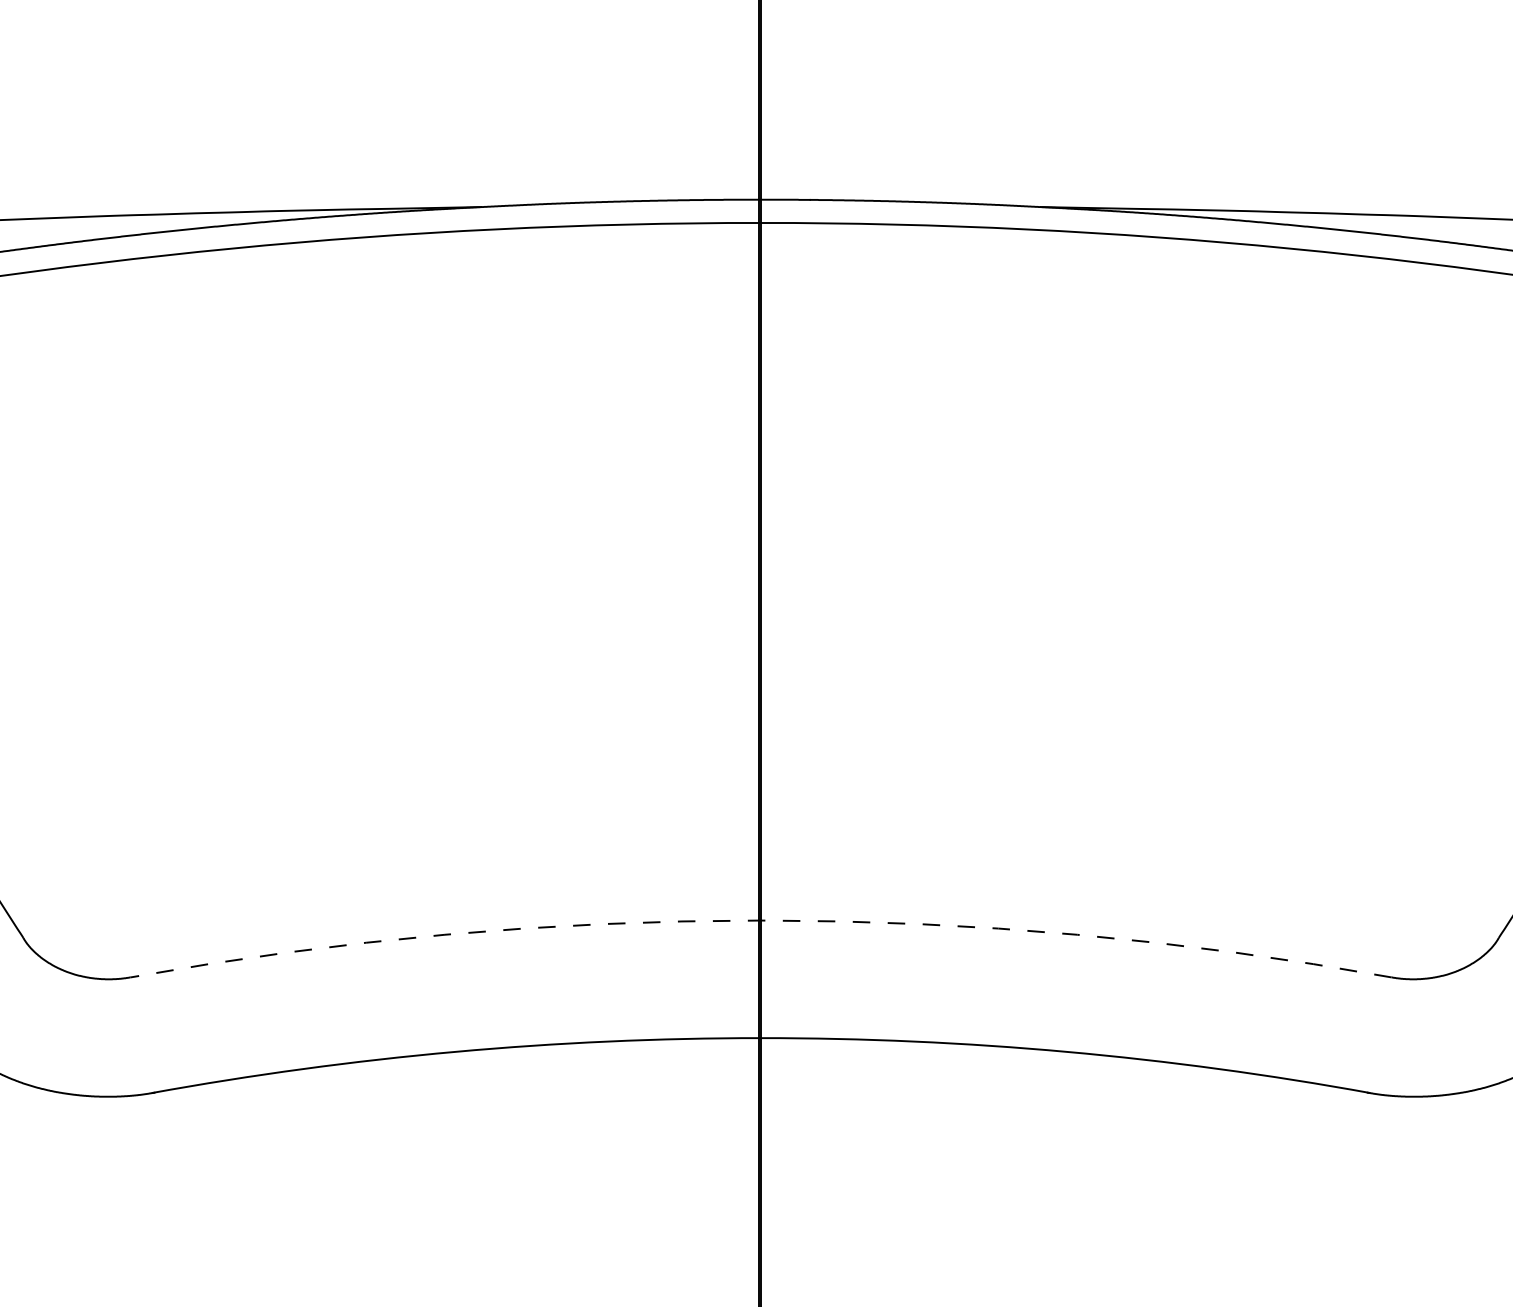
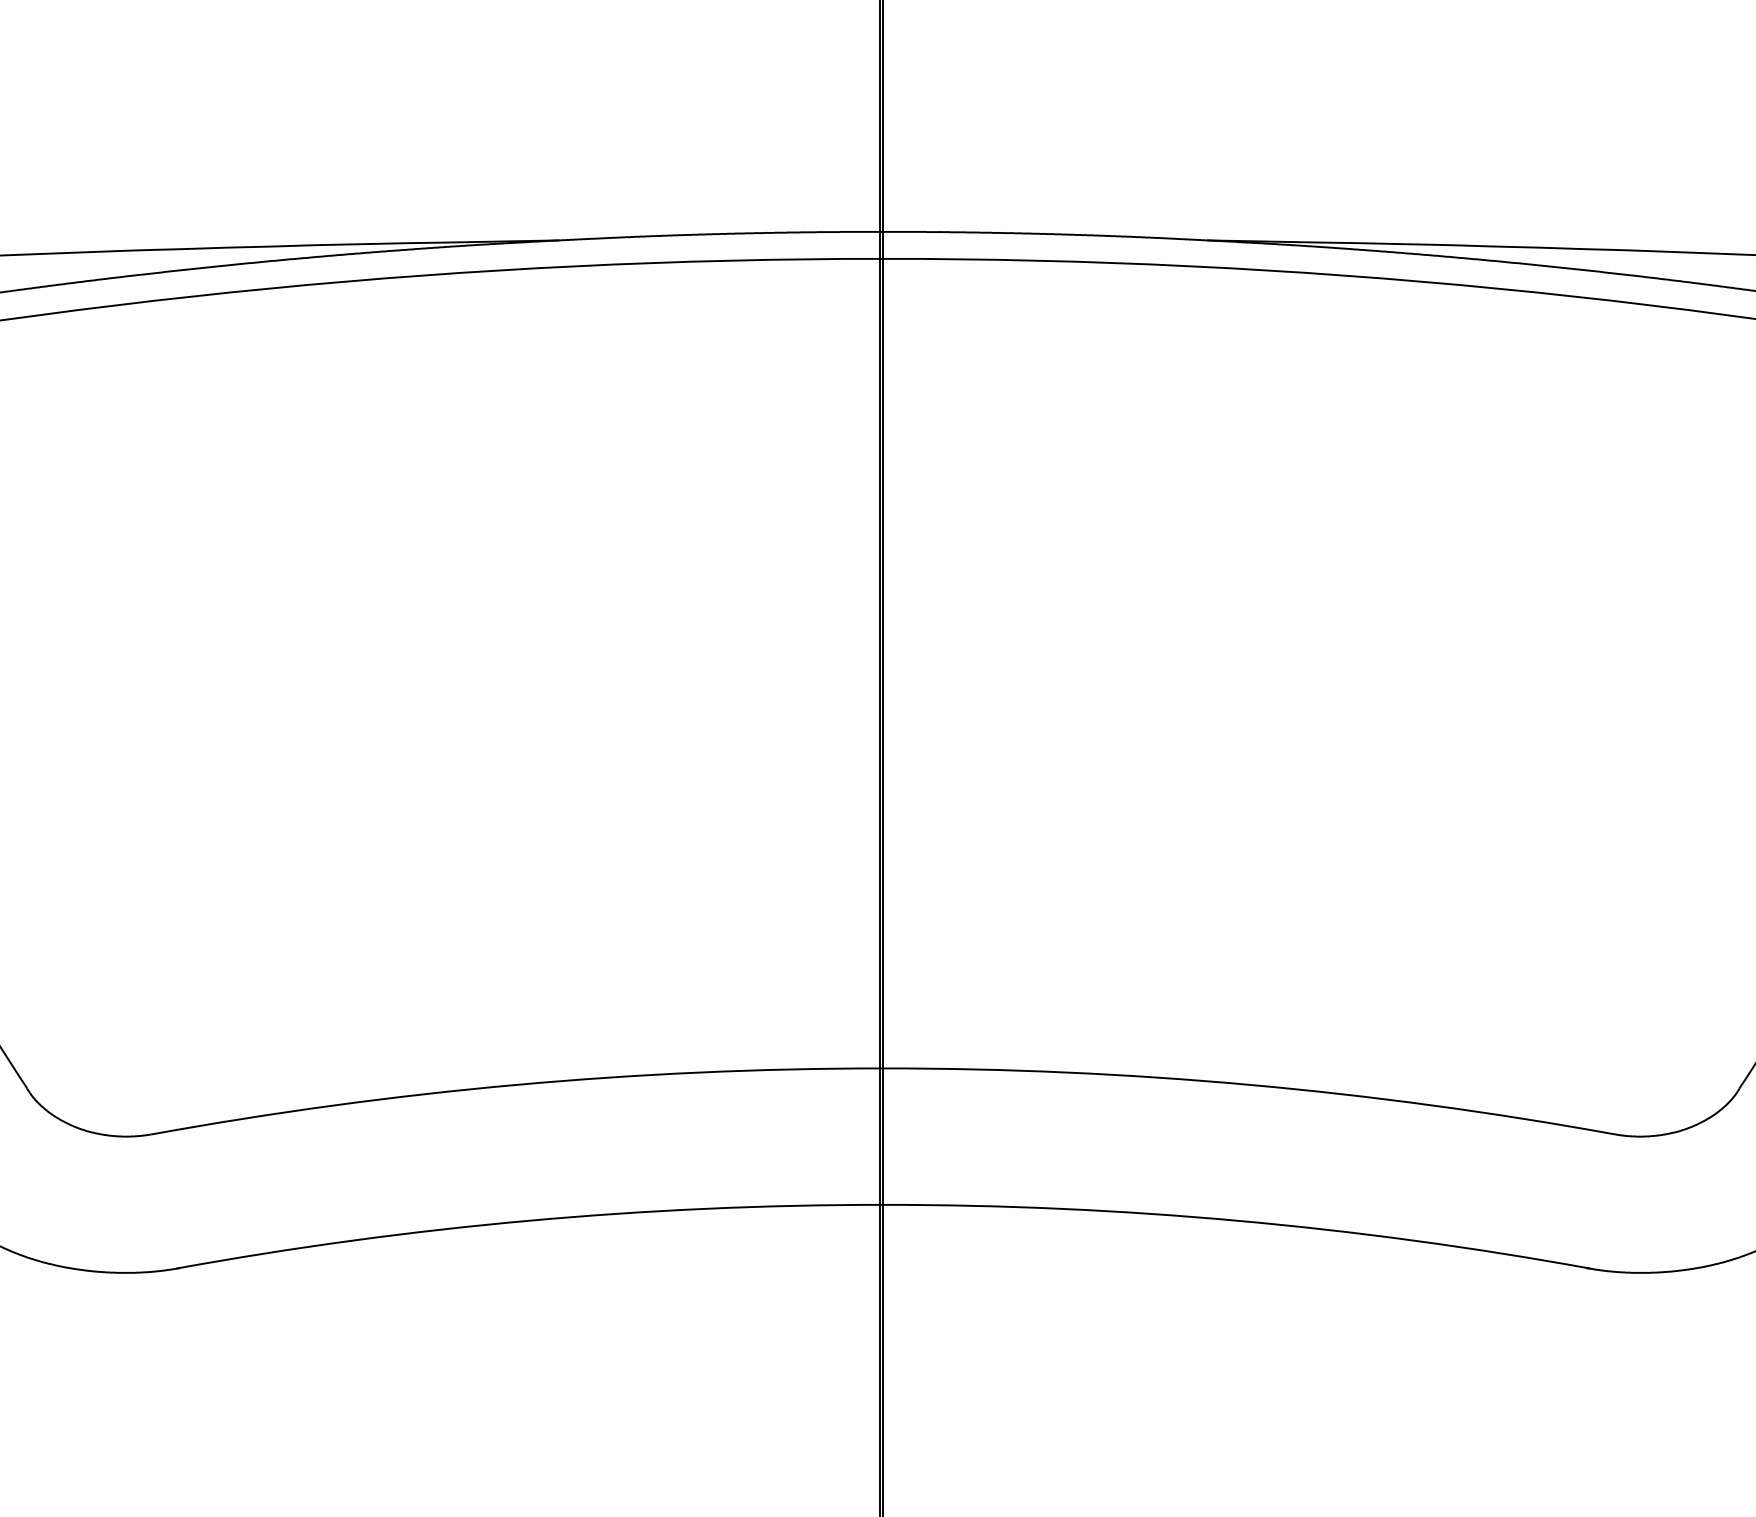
arc: (761, 920) -> (883, 1068), dashed -> solid

